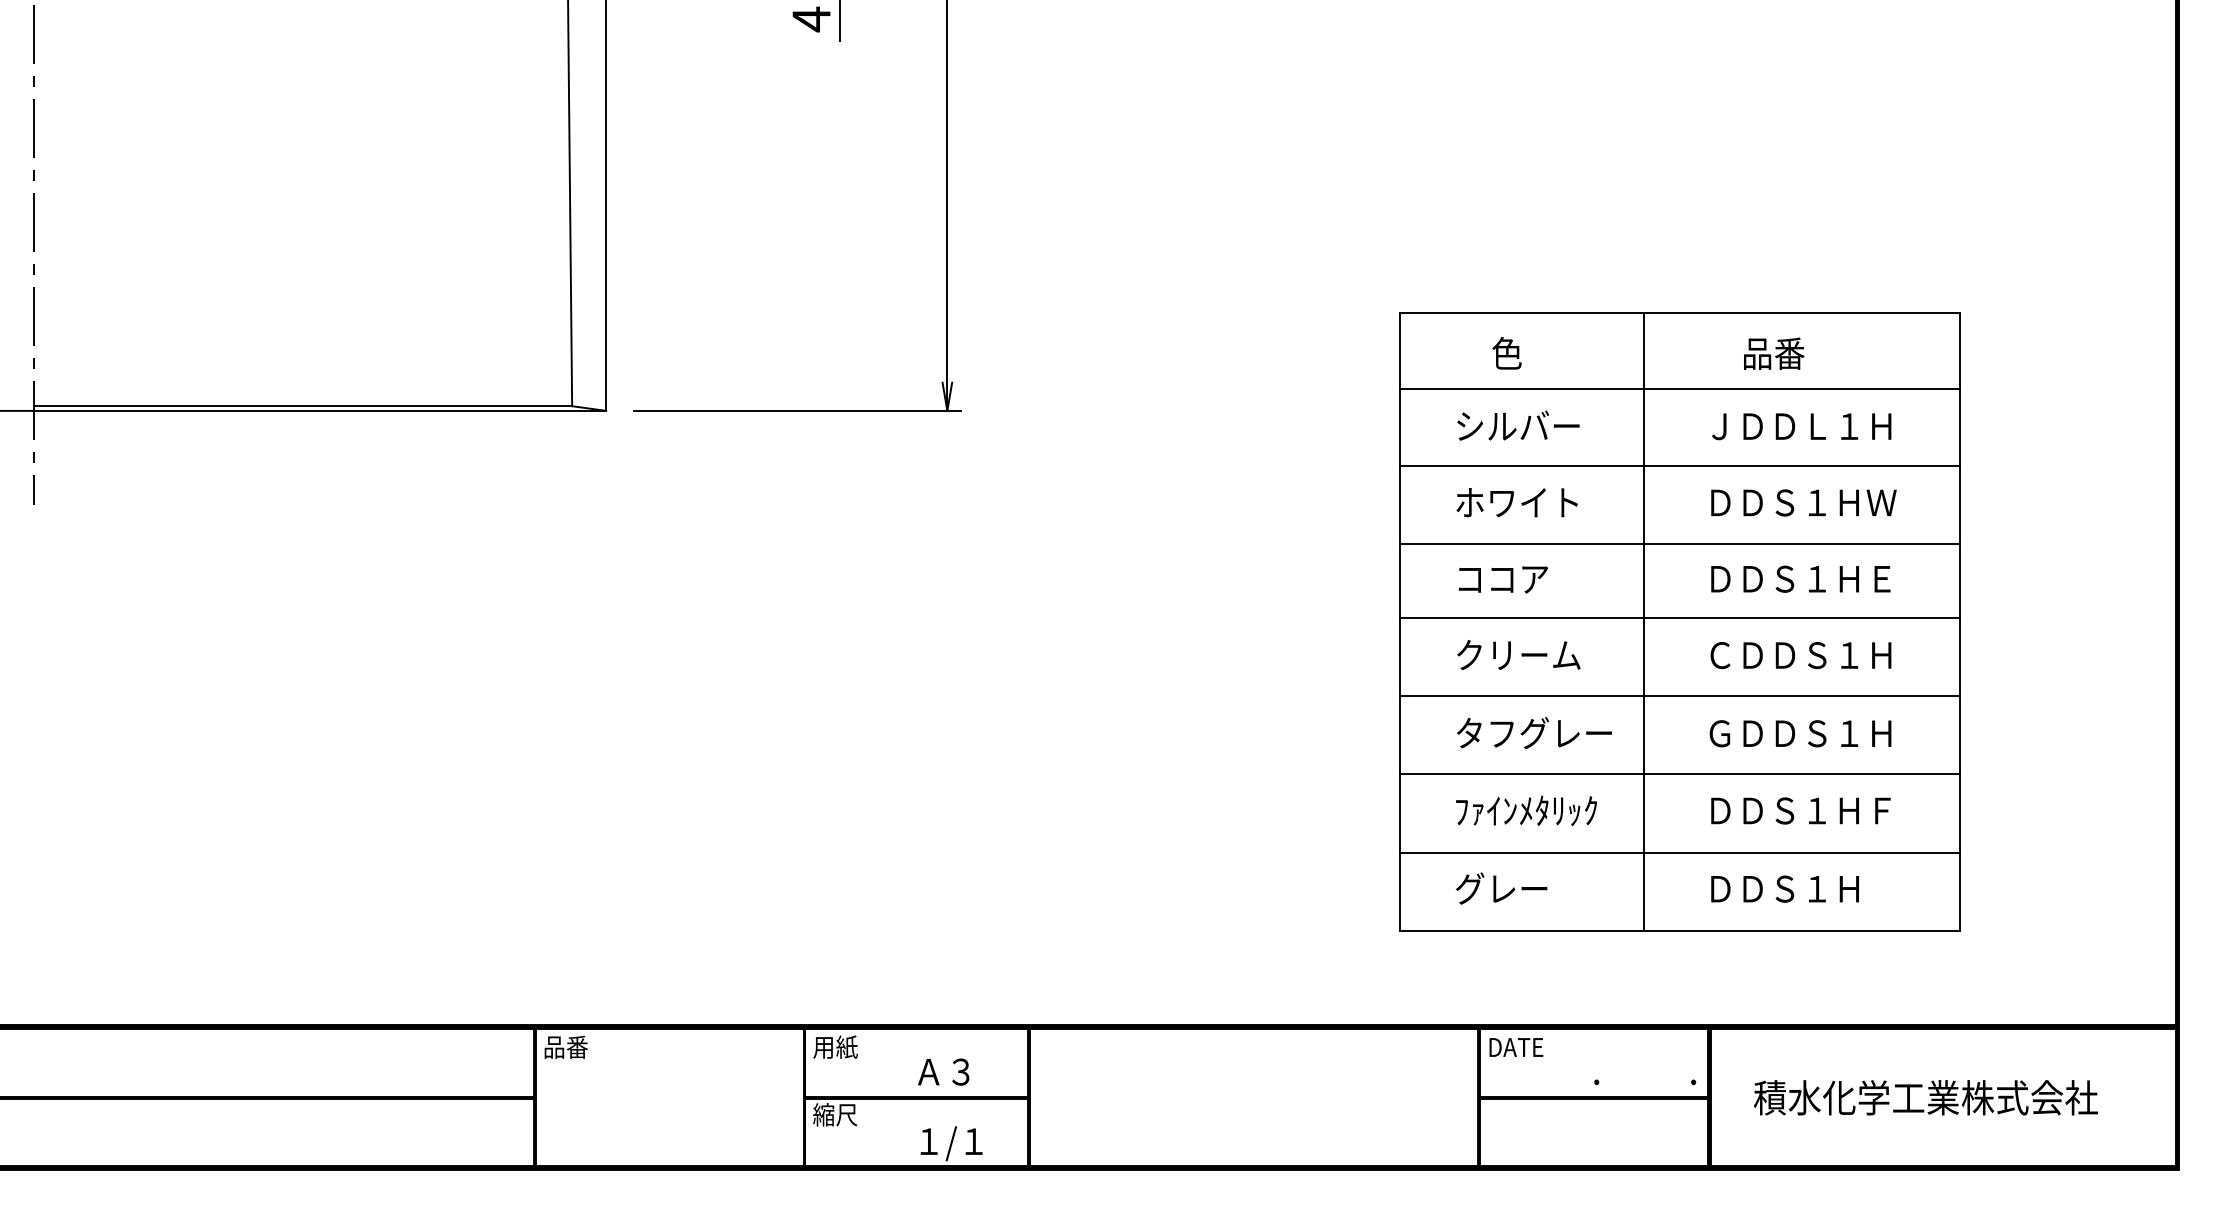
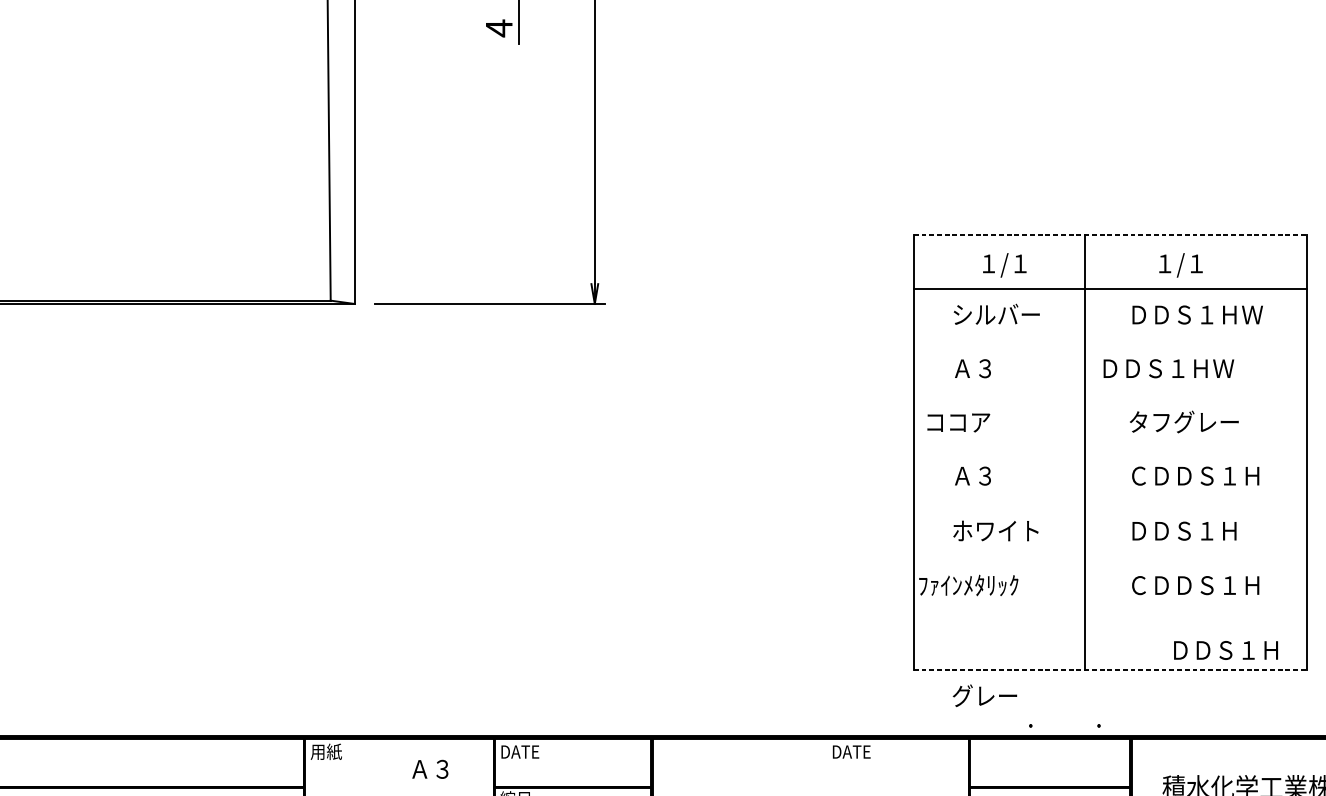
line: (1680, 312) -> (1110, 234), solid -> dashed
text: (1526, 355) -> (1002, 264), 色 -> １/１
text: (1777, 355) -> (1179, 264), 品番 -> １/１
text: (1803, 426) -> (1197, 314), ＪＤＤＬ１Ｈ -> ＤＤＳ１ＨＷ
line: (1679, 466) -> (1110, 343), removed
text: (1516, 502) -> (995, 368), ホワイト -> Ａ３
text: (1803, 502) -> (1168, 368), moved
line: (1679, 543) -> (1110, 397), removed
text: (1798, 578) -> (1193, 421), ＤＤＳ１ＨＥ -> タフグレー
text: (1503, 579) -> (958, 422), moved
line: (1679, 618) -> (1110, 450), removed
text: (1518, 655) -> (996, 476), クリーム -> Ａ３
line: (1679, 696) -> (1110, 504), removed
text: (1533, 733) -> (1007, 531), タフグレー -> ホワイト
text: (1800, 733) -> (1195, 531), ＧＤＤＳ１Ｈ -> ＤＤＳ１Ｈ
line: (1679, 774) -> (1110, 559), removed
text: (1526, 810) -> (968, 585), moved
text: (1800, 810) -> (1195, 585), ＤＤＳ１ＨＦ -> ＣＤＤＳ１Ｈ
line: (1679, 852) -> (1110, 614), removed
text: (1501, 888) -> (984, 695), moved
text: (1784, 888) -> (1225, 650), moved
line: (1680, 930) -> (1110, 669), solid -> dashed
text: (565, 1046) -> (326, 751), 品番 -> 用紙
text: (840, 1046) -> (519, 751), 用紙 -> DATE
text: (1516, 1047) -> (851, 752), moved
text: (943, 1071) -> (430, 768), moved
text: (1645, 1082) -> (1065, 726), moved

